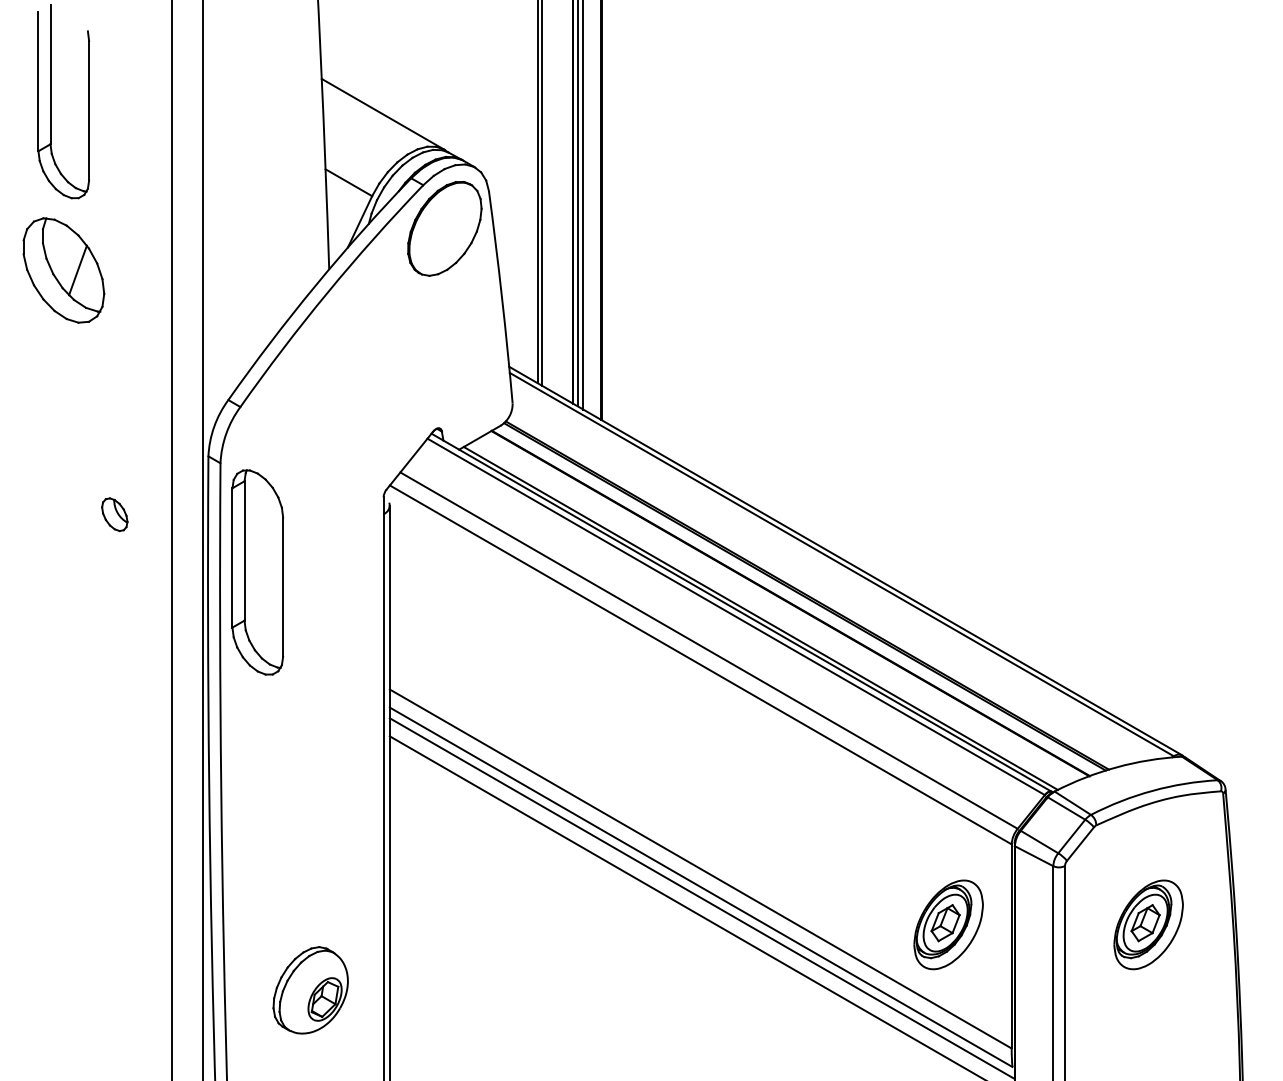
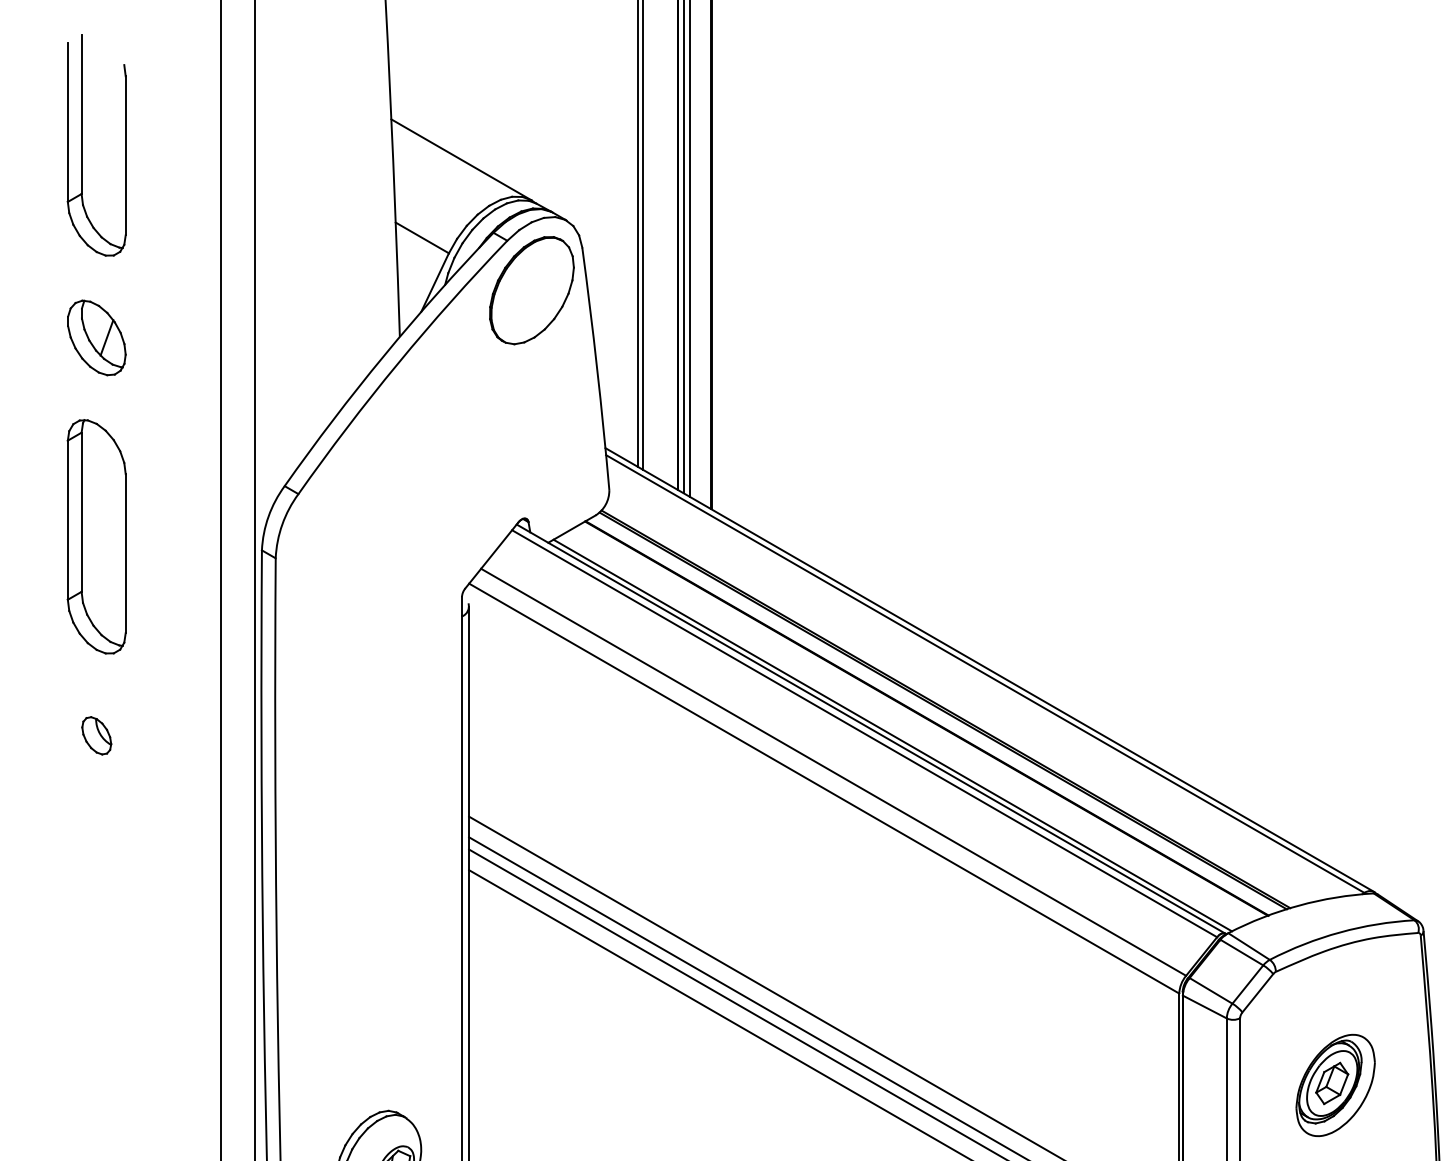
part: (63, 269) -> (96, 337), size x0.62
part: (114, 514) -> (96, 735), moved
part: (257, 572) -> (96, 536), moved
part: (948, 924) -> (1107, 1085), removed

